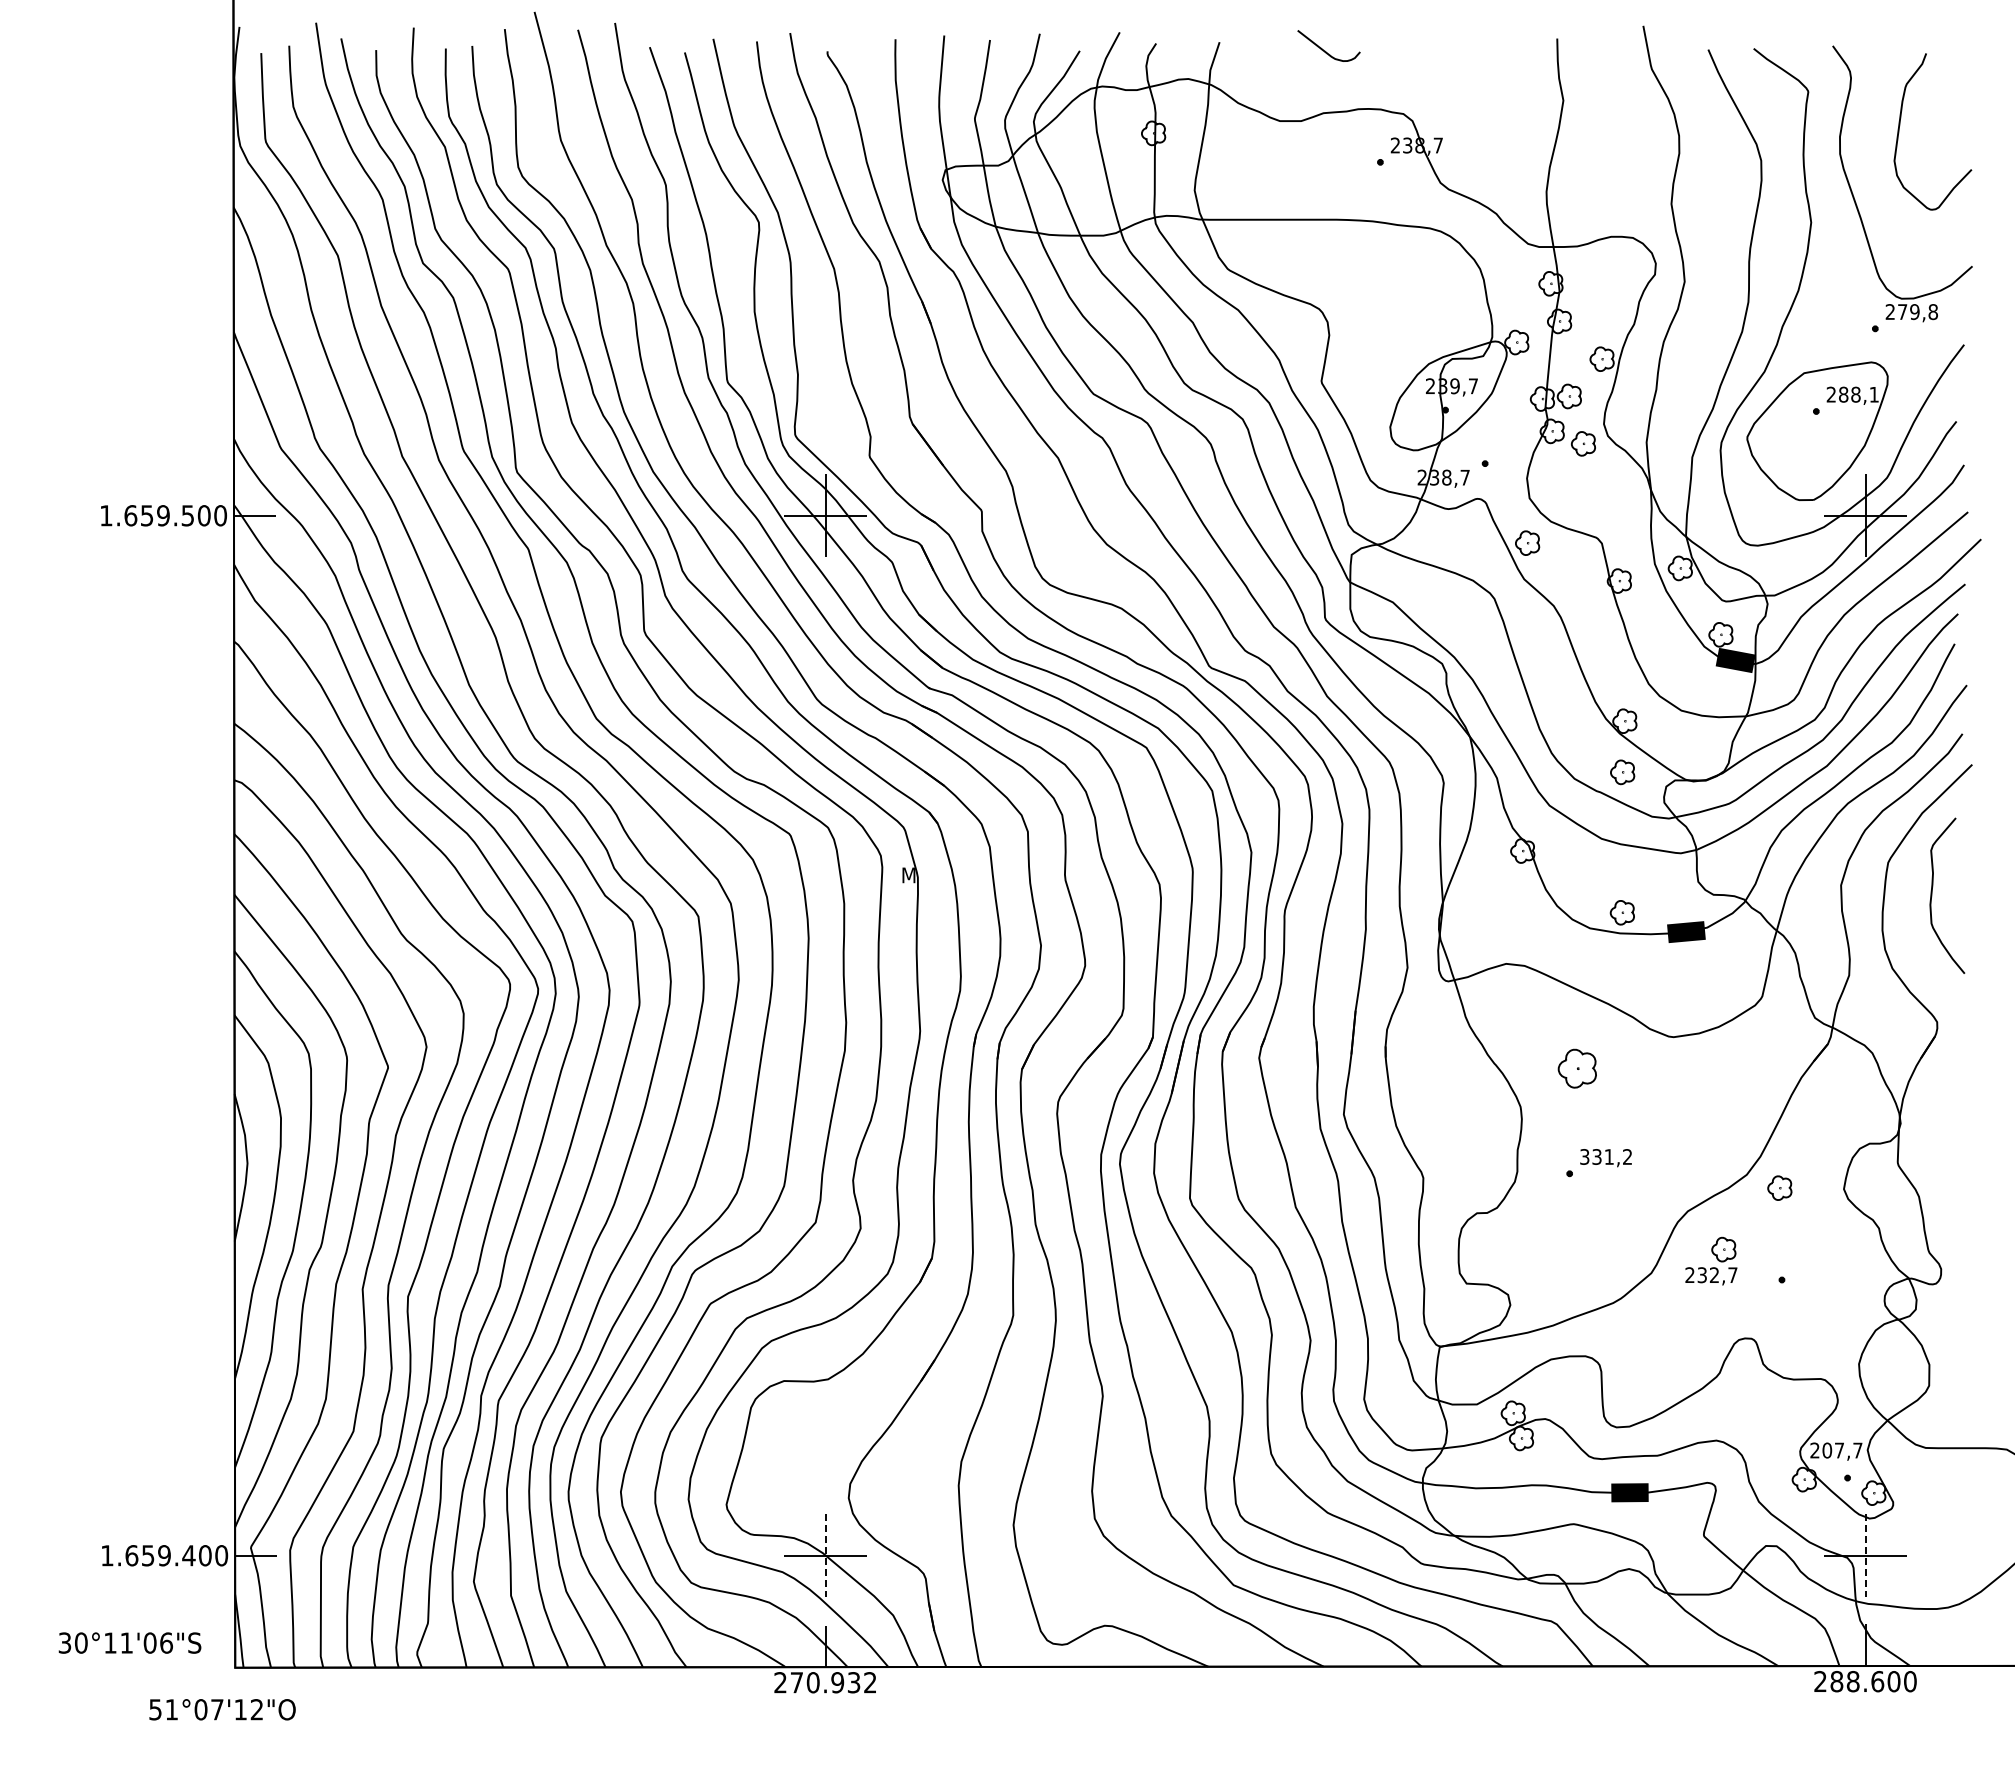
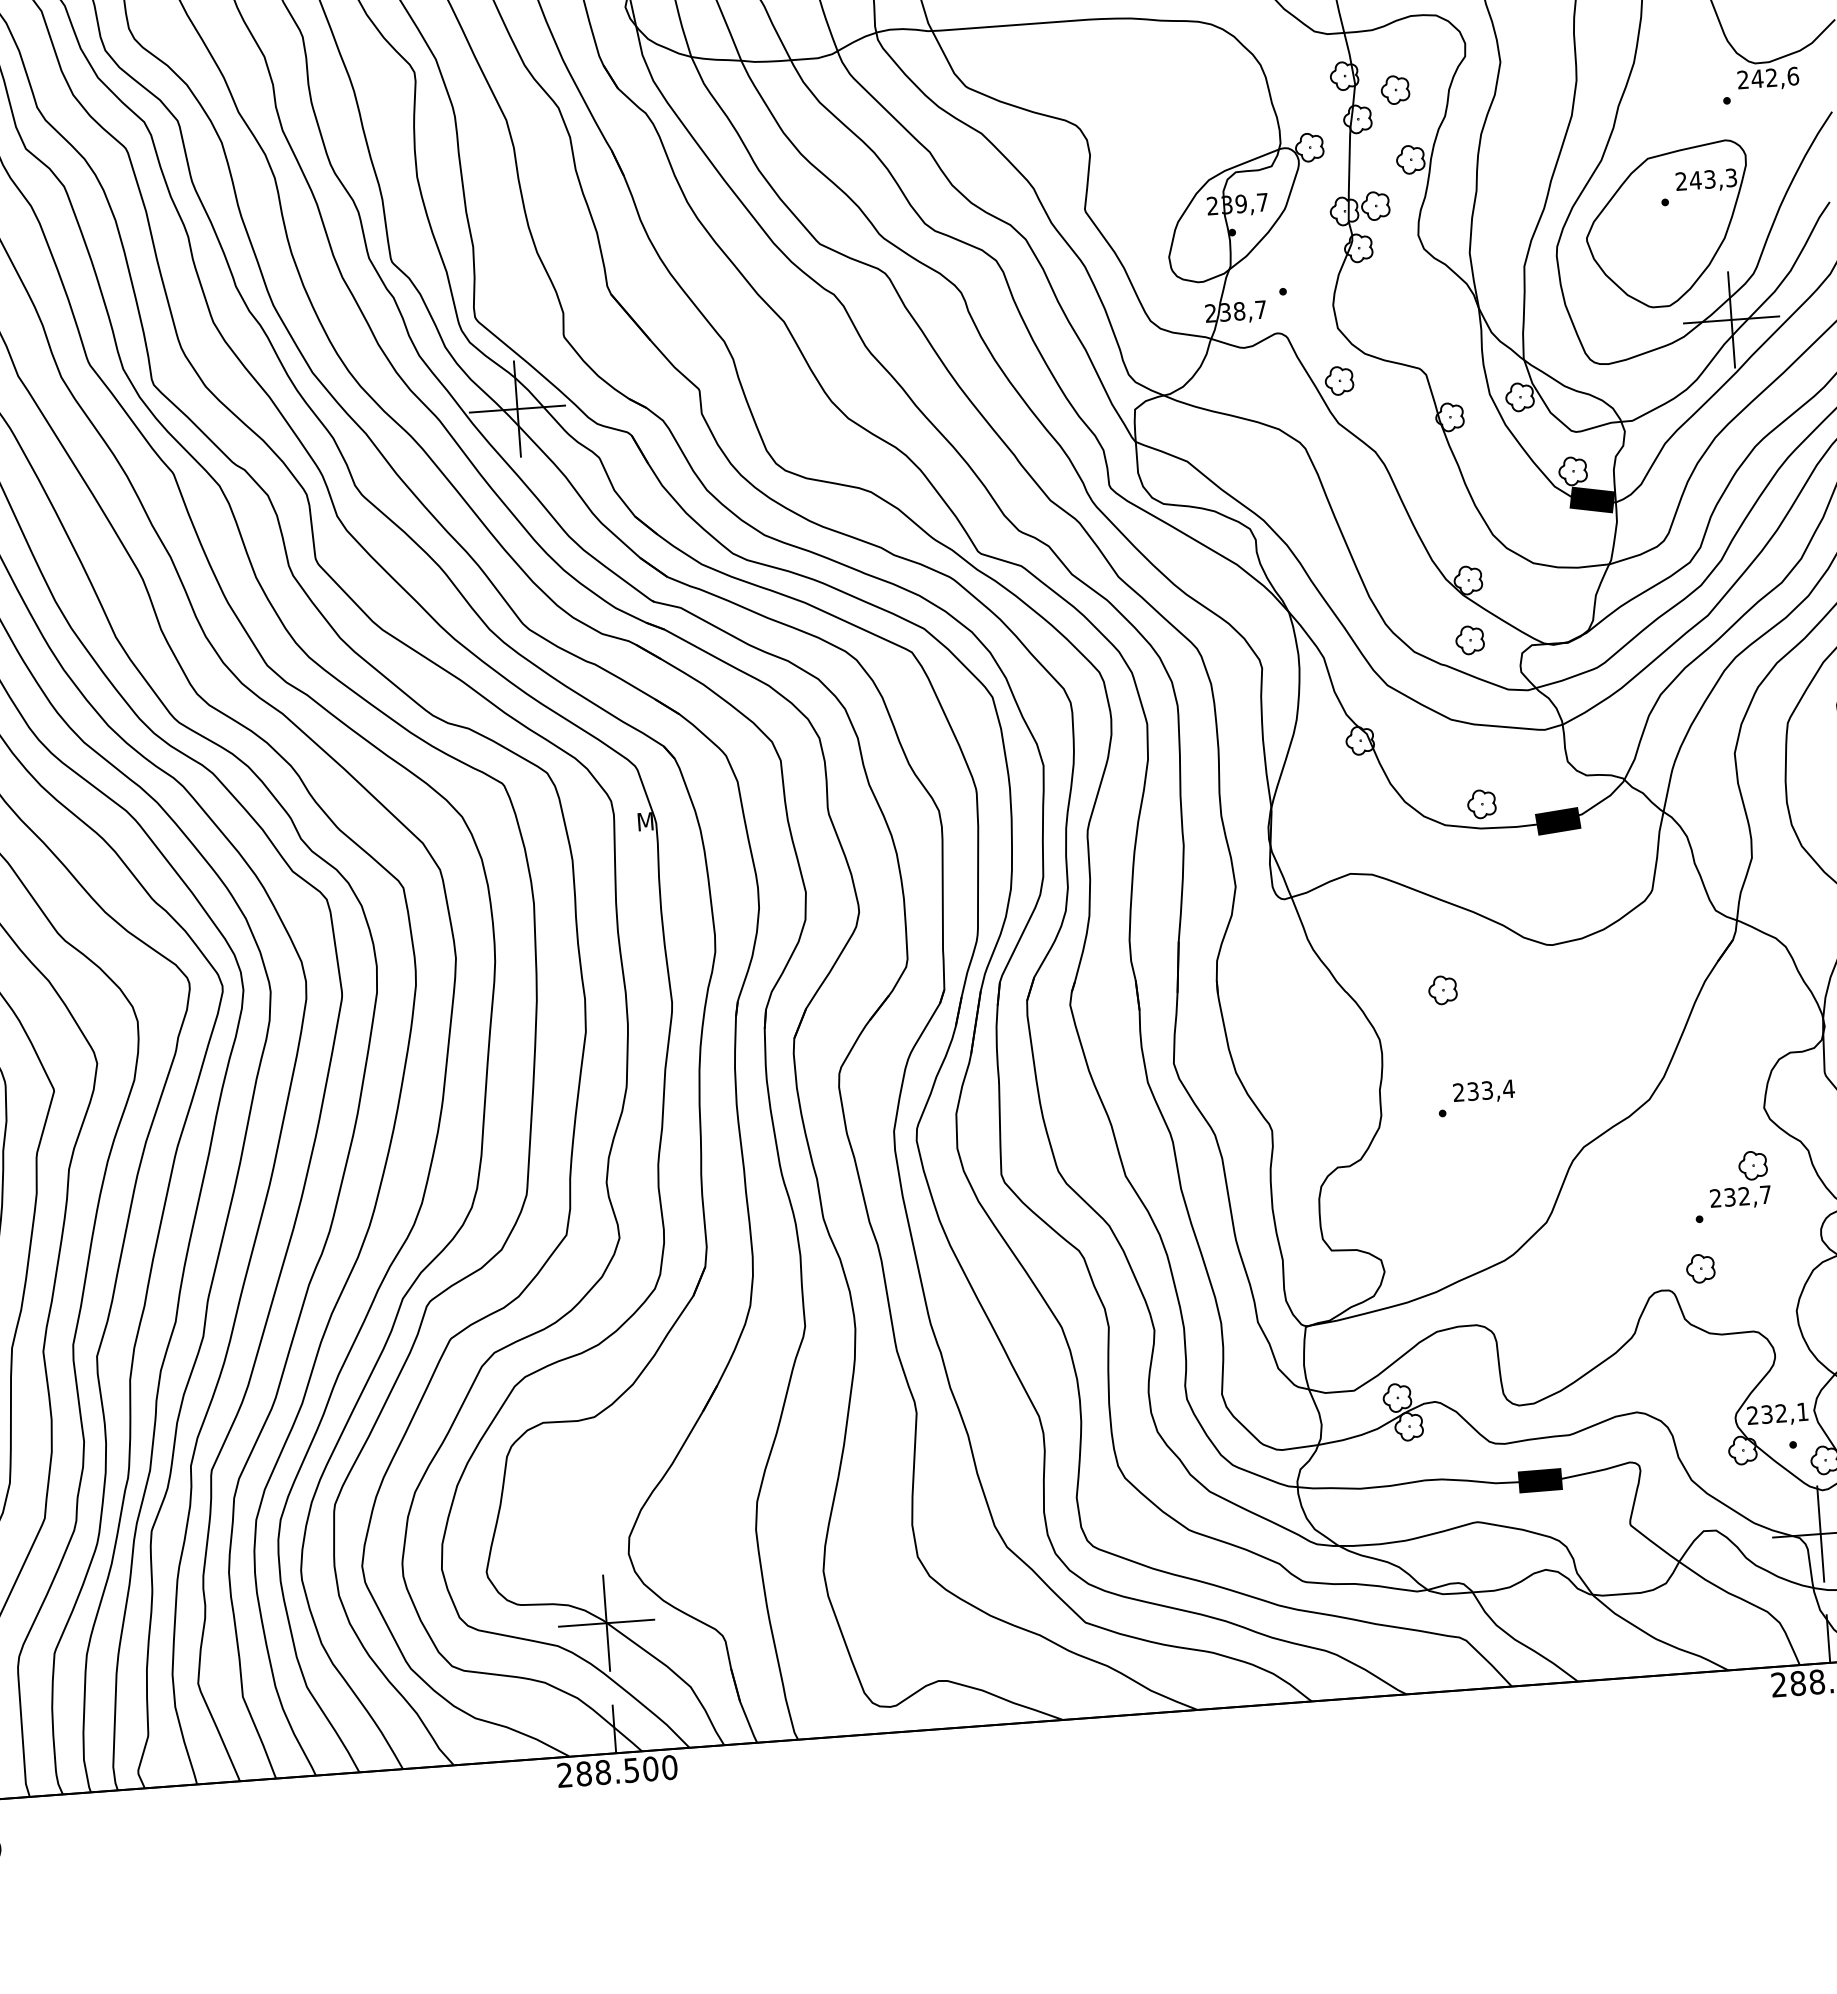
text: (1917, 312) -> (1774, 78), 279,8 -> 242,6
text: (1858, 394) -> (1712, 178), 288,1 -> 243,3
part: (1583, 443) -> (1395, 89), moved
part: (1577, 1068) -> (1442, 989), size x0.62
text: (1606, 1156) -> (1484, 1090), 331,2 -> 233,4
part: (1779, 1187) -> (1700, 1267), moved
part: (1711, 1260) -> (1739, 1179), moved
text: (1842, 1450) -> (1784, 1413), 207,7 -> 232,1
line: (825, 1555) -> (606, 1622), dashed -> solid
line: (1865, 1555) -> (1820, 1533), dashed -> solid
text: (833, 1682) -> (626, 1770), 270.932 -> 288.500

